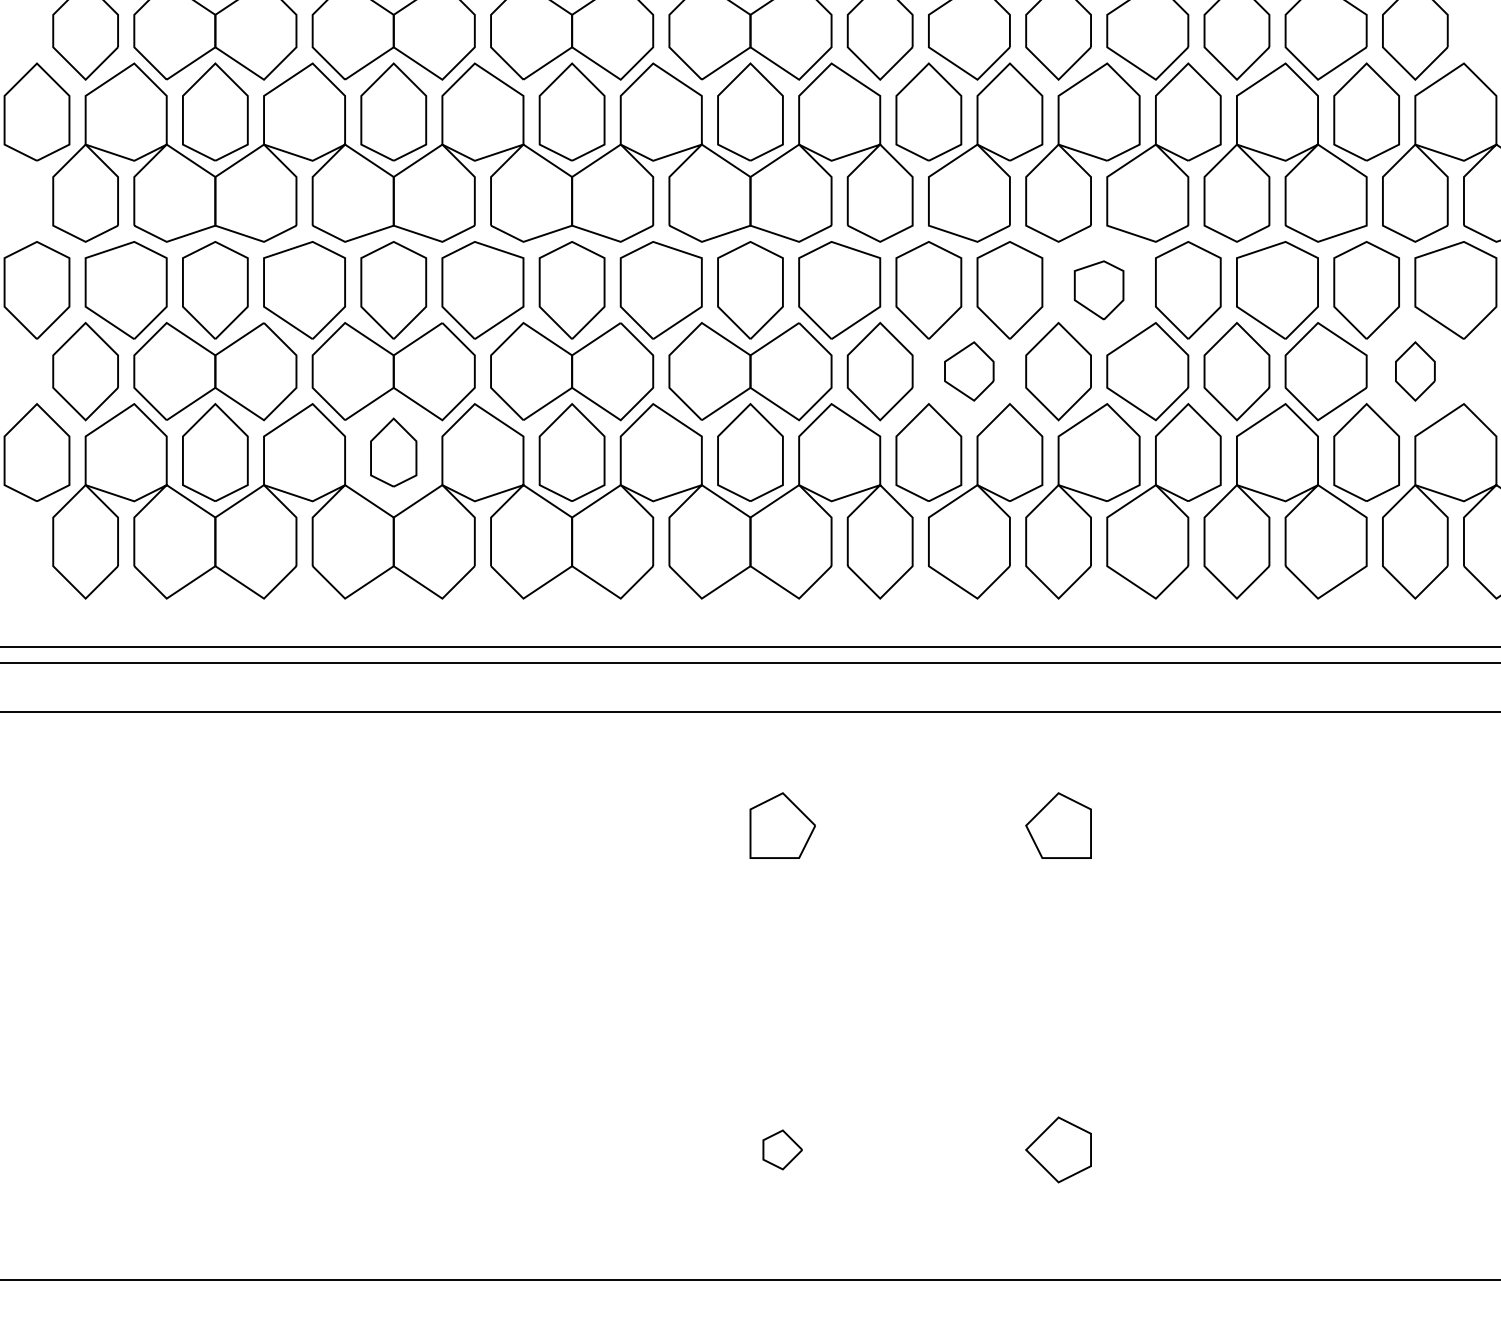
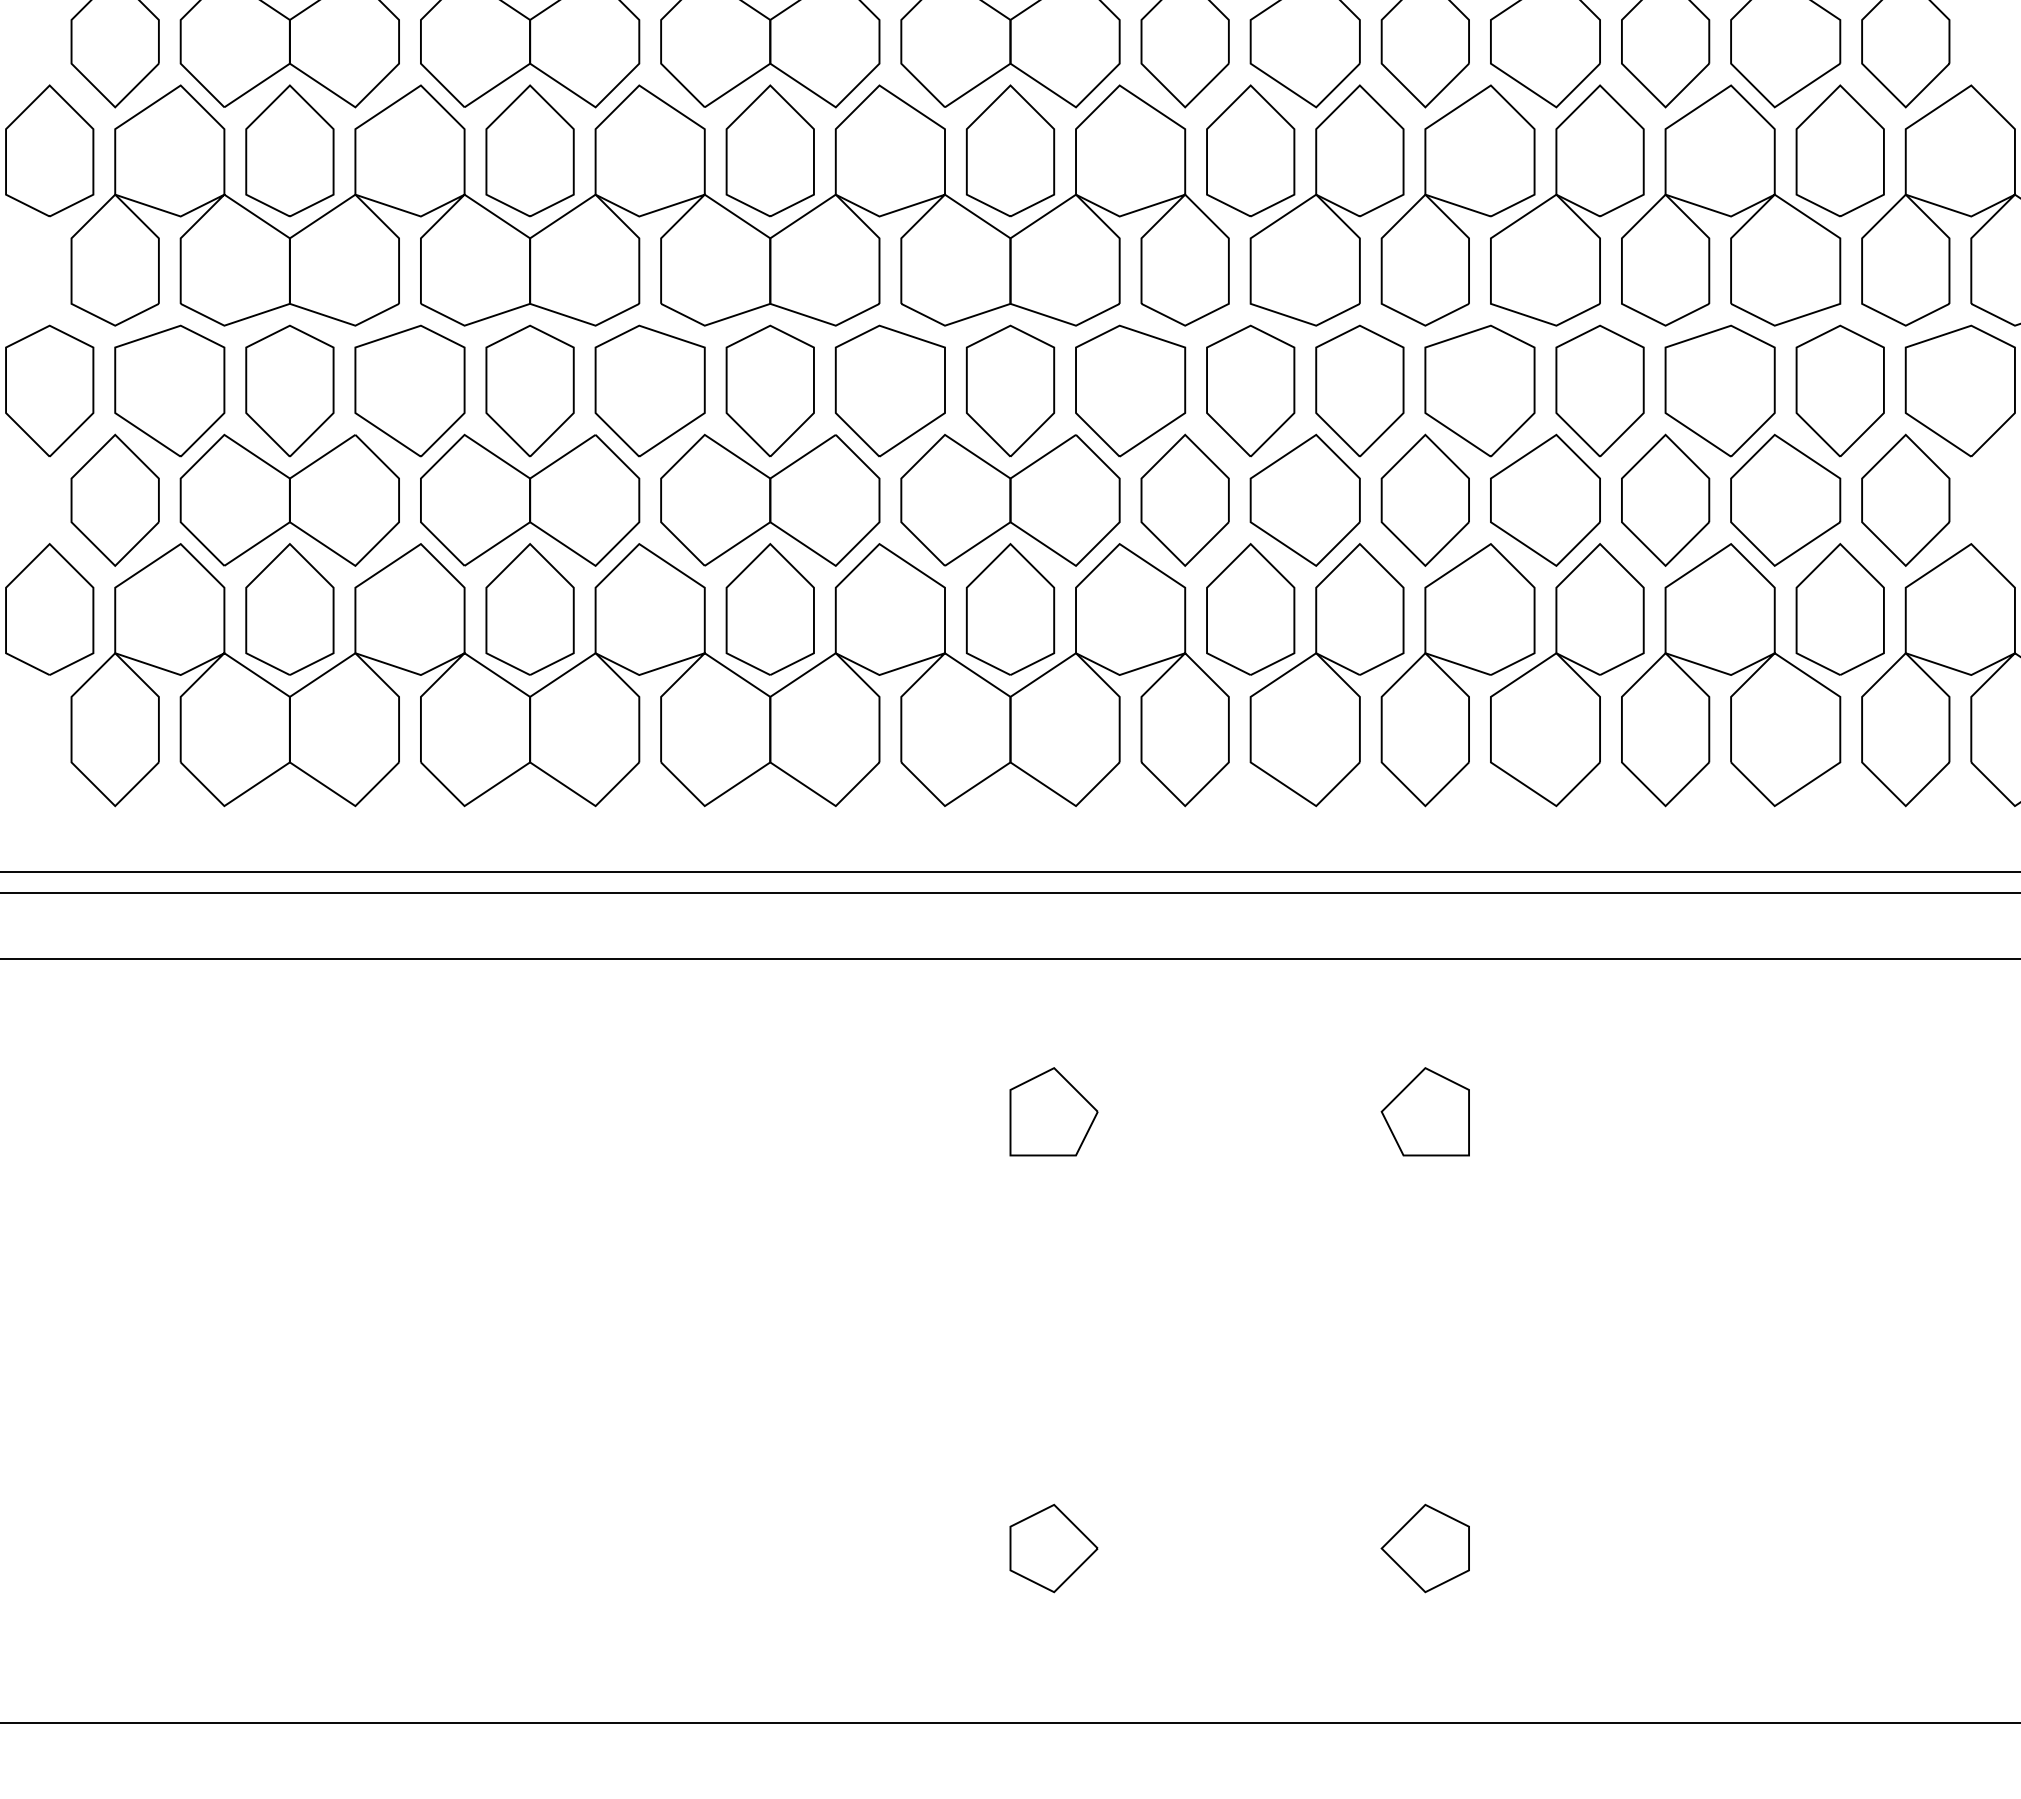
part: (1098, 290) -> (1479, 390), size x1.67
part: (968, 370) -> (1304, 499), size x1.67
part: (1415, 370) -> (1905, 499), size x1.67
part: (393, 452) -> (529, 609), size x1.43
part: (782, 1149) -> (1053, 1548), size x1.67

